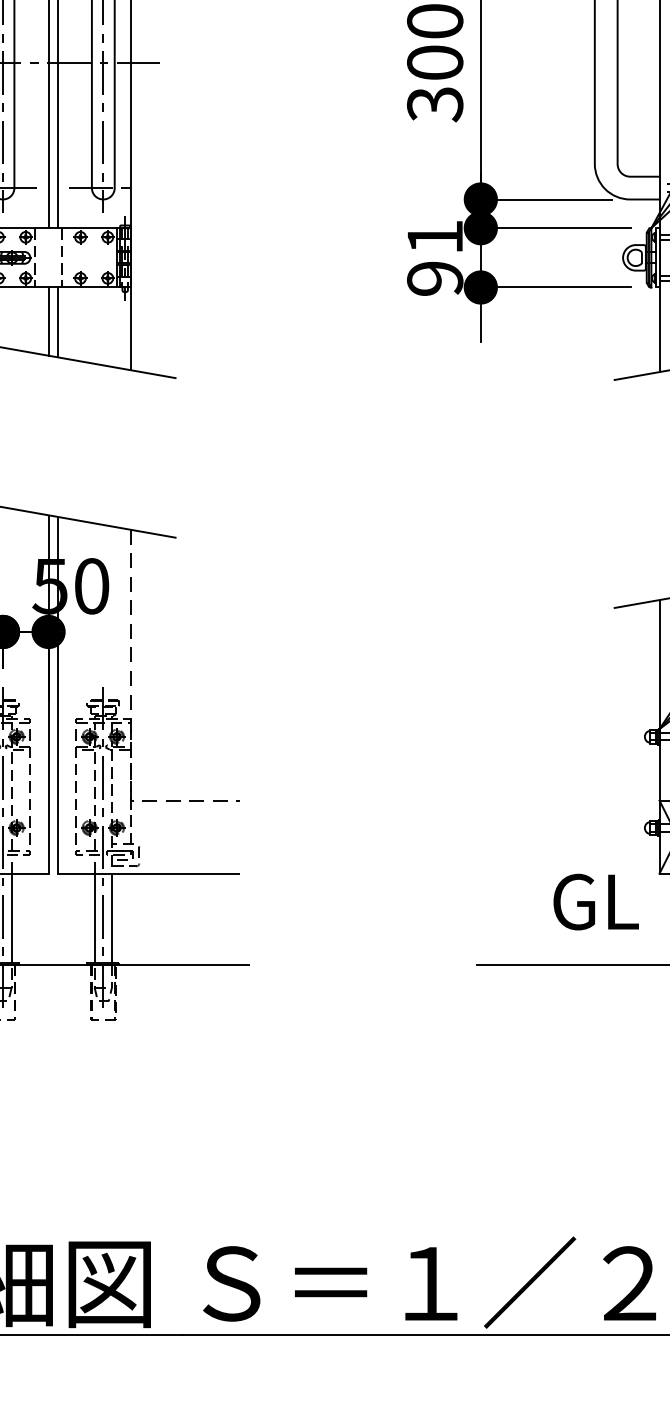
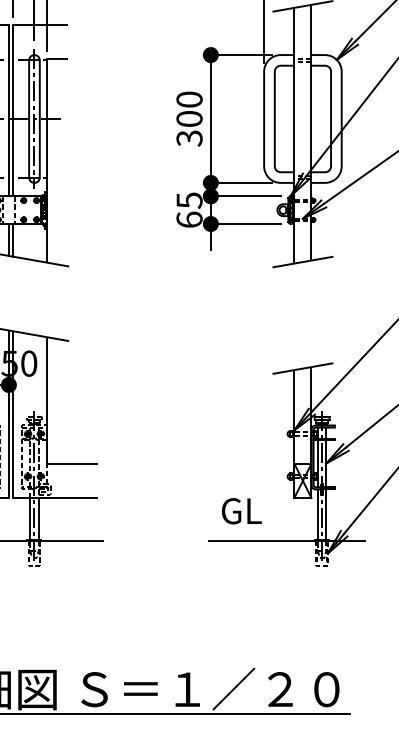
text: (435, 256) -> (189, 209), 91 -> 65
line: (131, 720) -> (47, 426), dashed -> solid
text: (595, 902) -> (241, 511), moved

